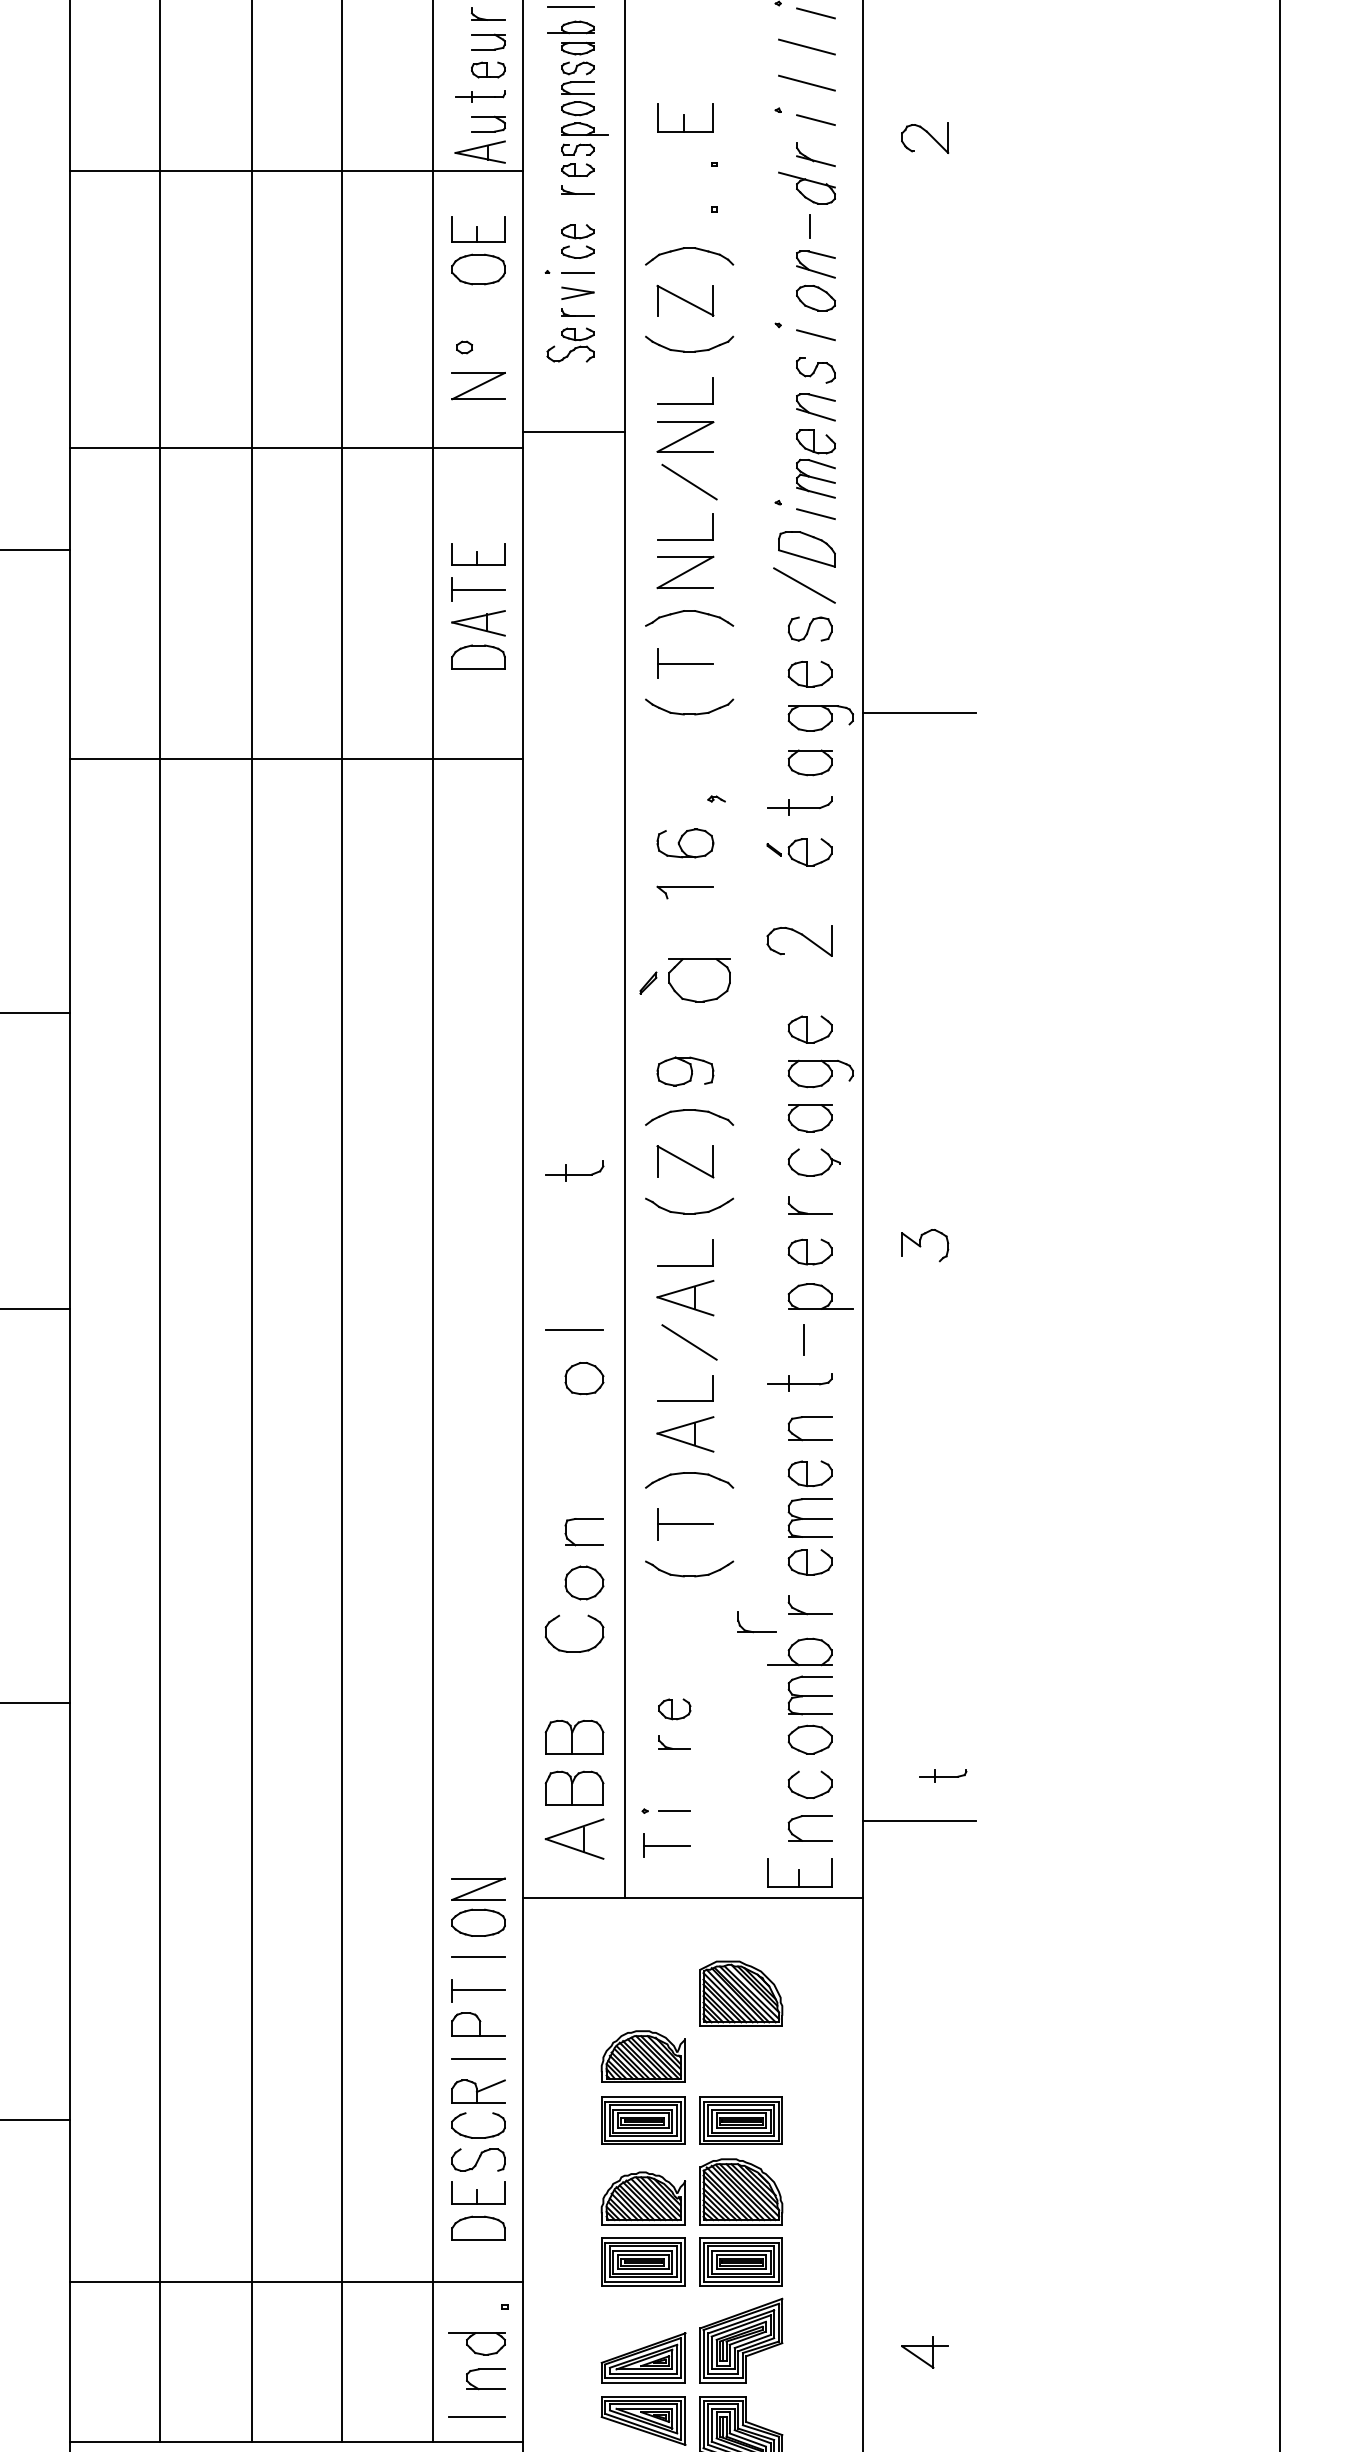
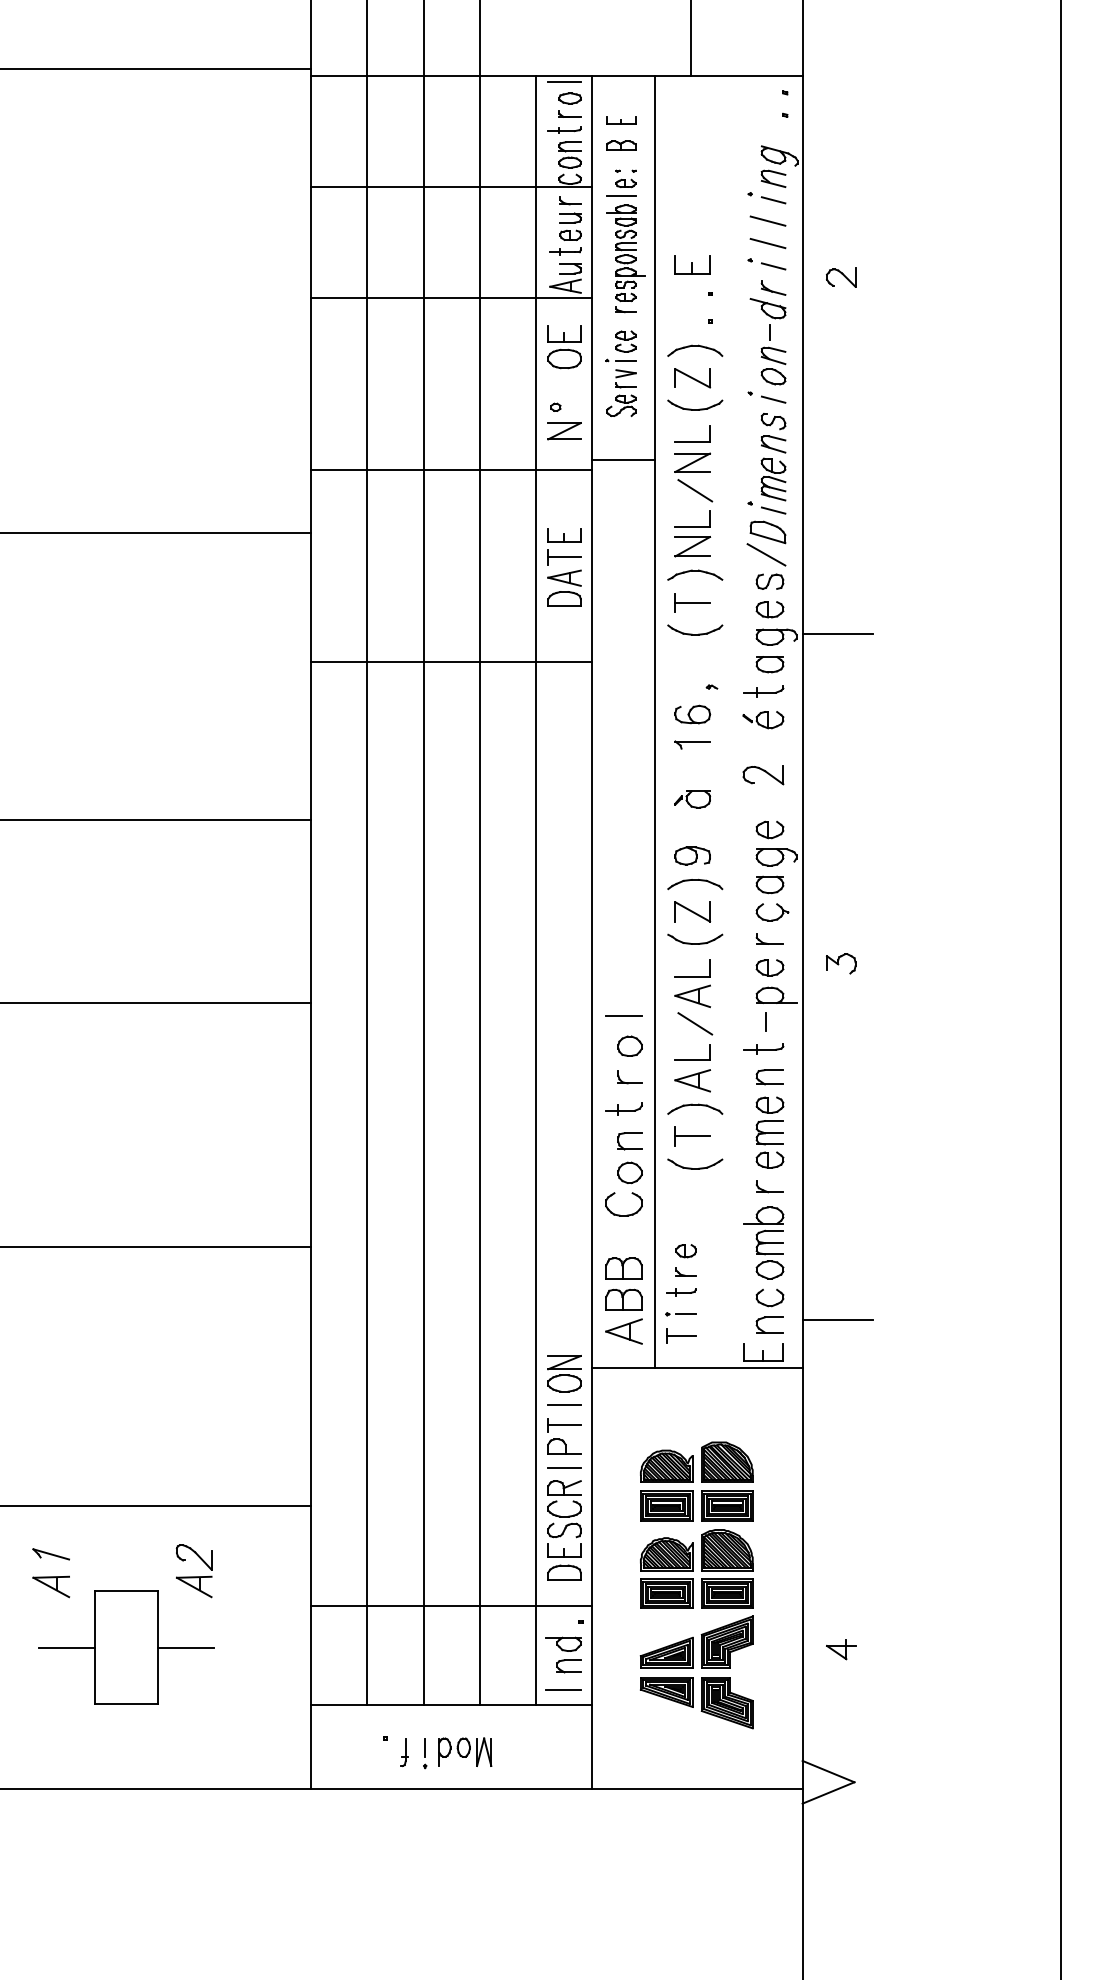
part: (685, 980) -> (692, 799), size x0.62
part: (573, 1170) -> (623, 1108), moved
part: (756, 1622) -> (629, 1077), moved
part: (943, 1776) -> (681, 1292), moved
part: (741, 1992) -> (727, 1461), moved

